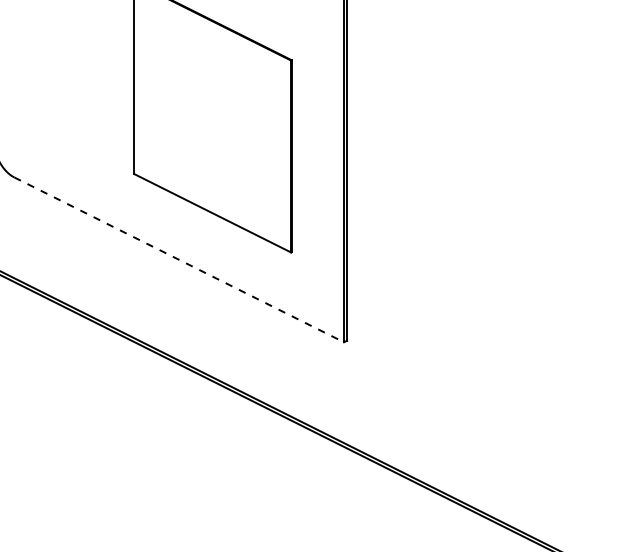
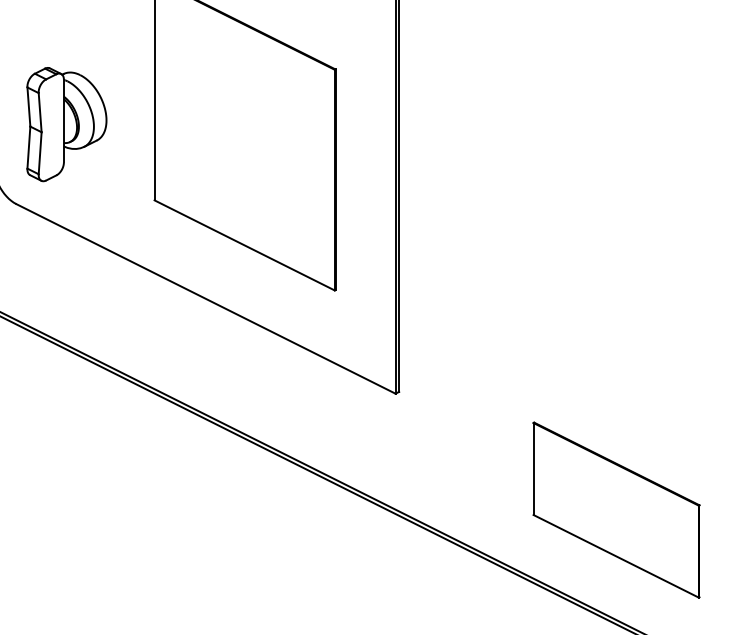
part: (57, 108) -> (66, 124), added
line: (178, 259) -> (205, 298), dashed -> solid
part: (536, 442) -> (616, 509), added

